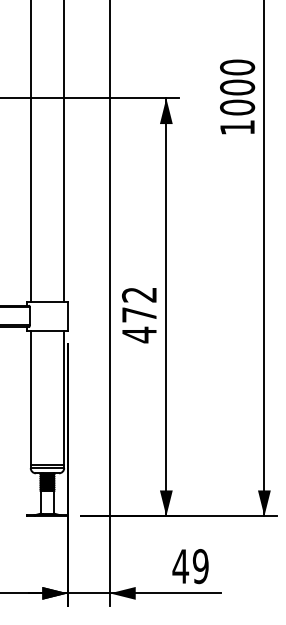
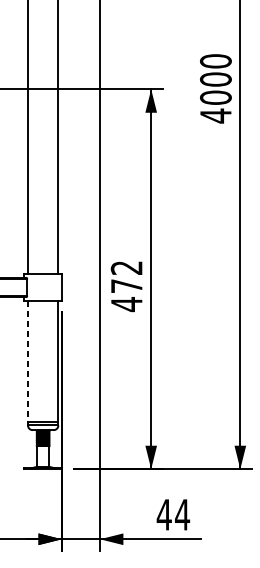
text: (237, 127) -> (215, 115), 1000 -> 4000
line: (31, 397) -> (28, 361), solid -> dashed
text: (200, 566) -> (182, 514), 49 -> 44

